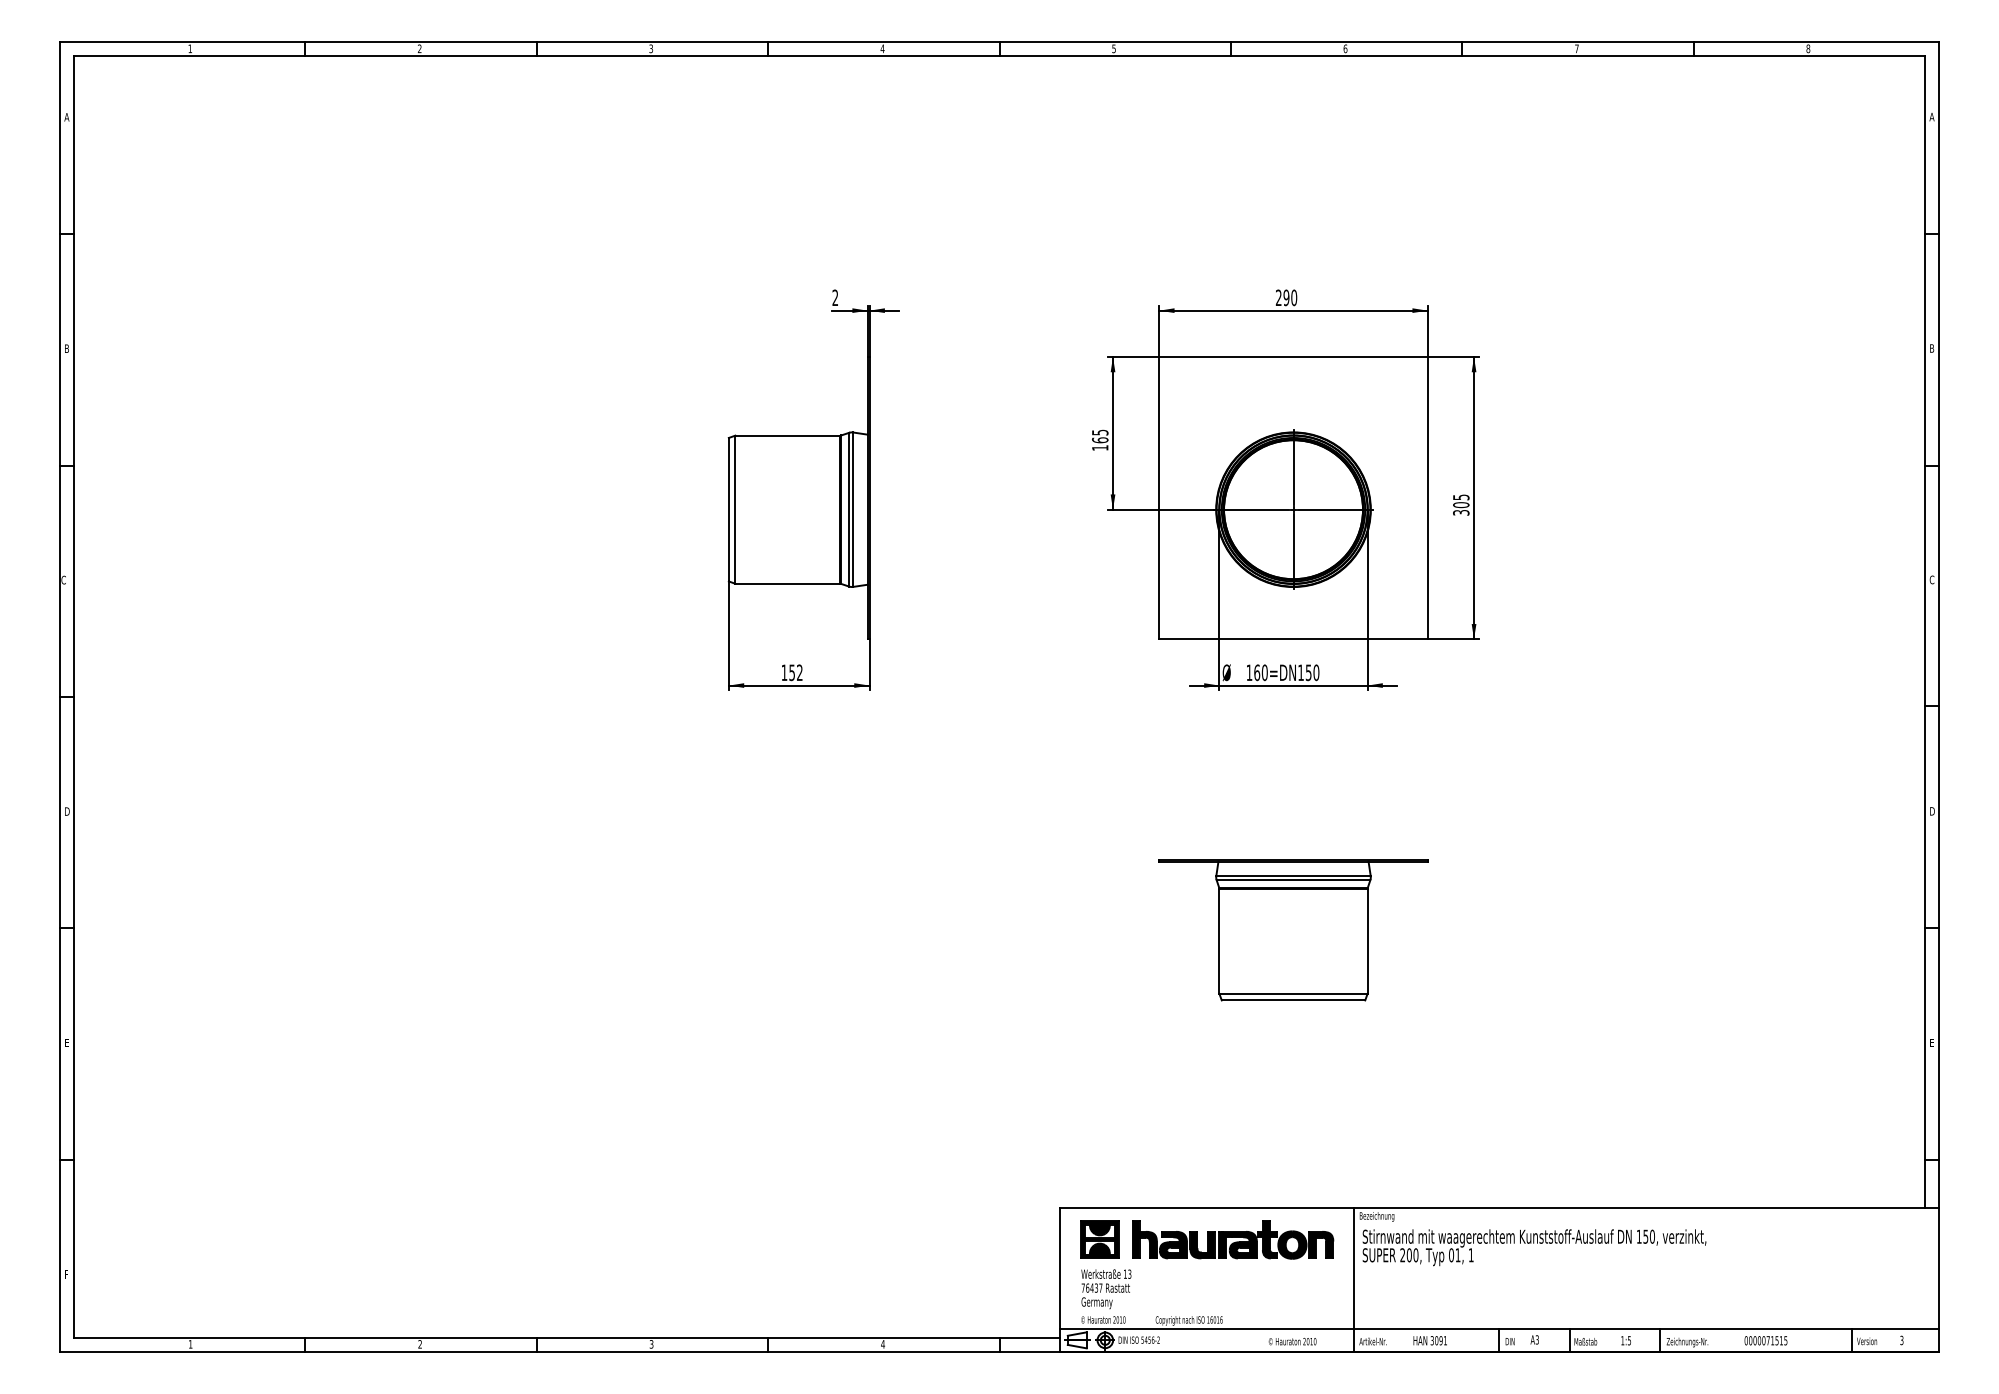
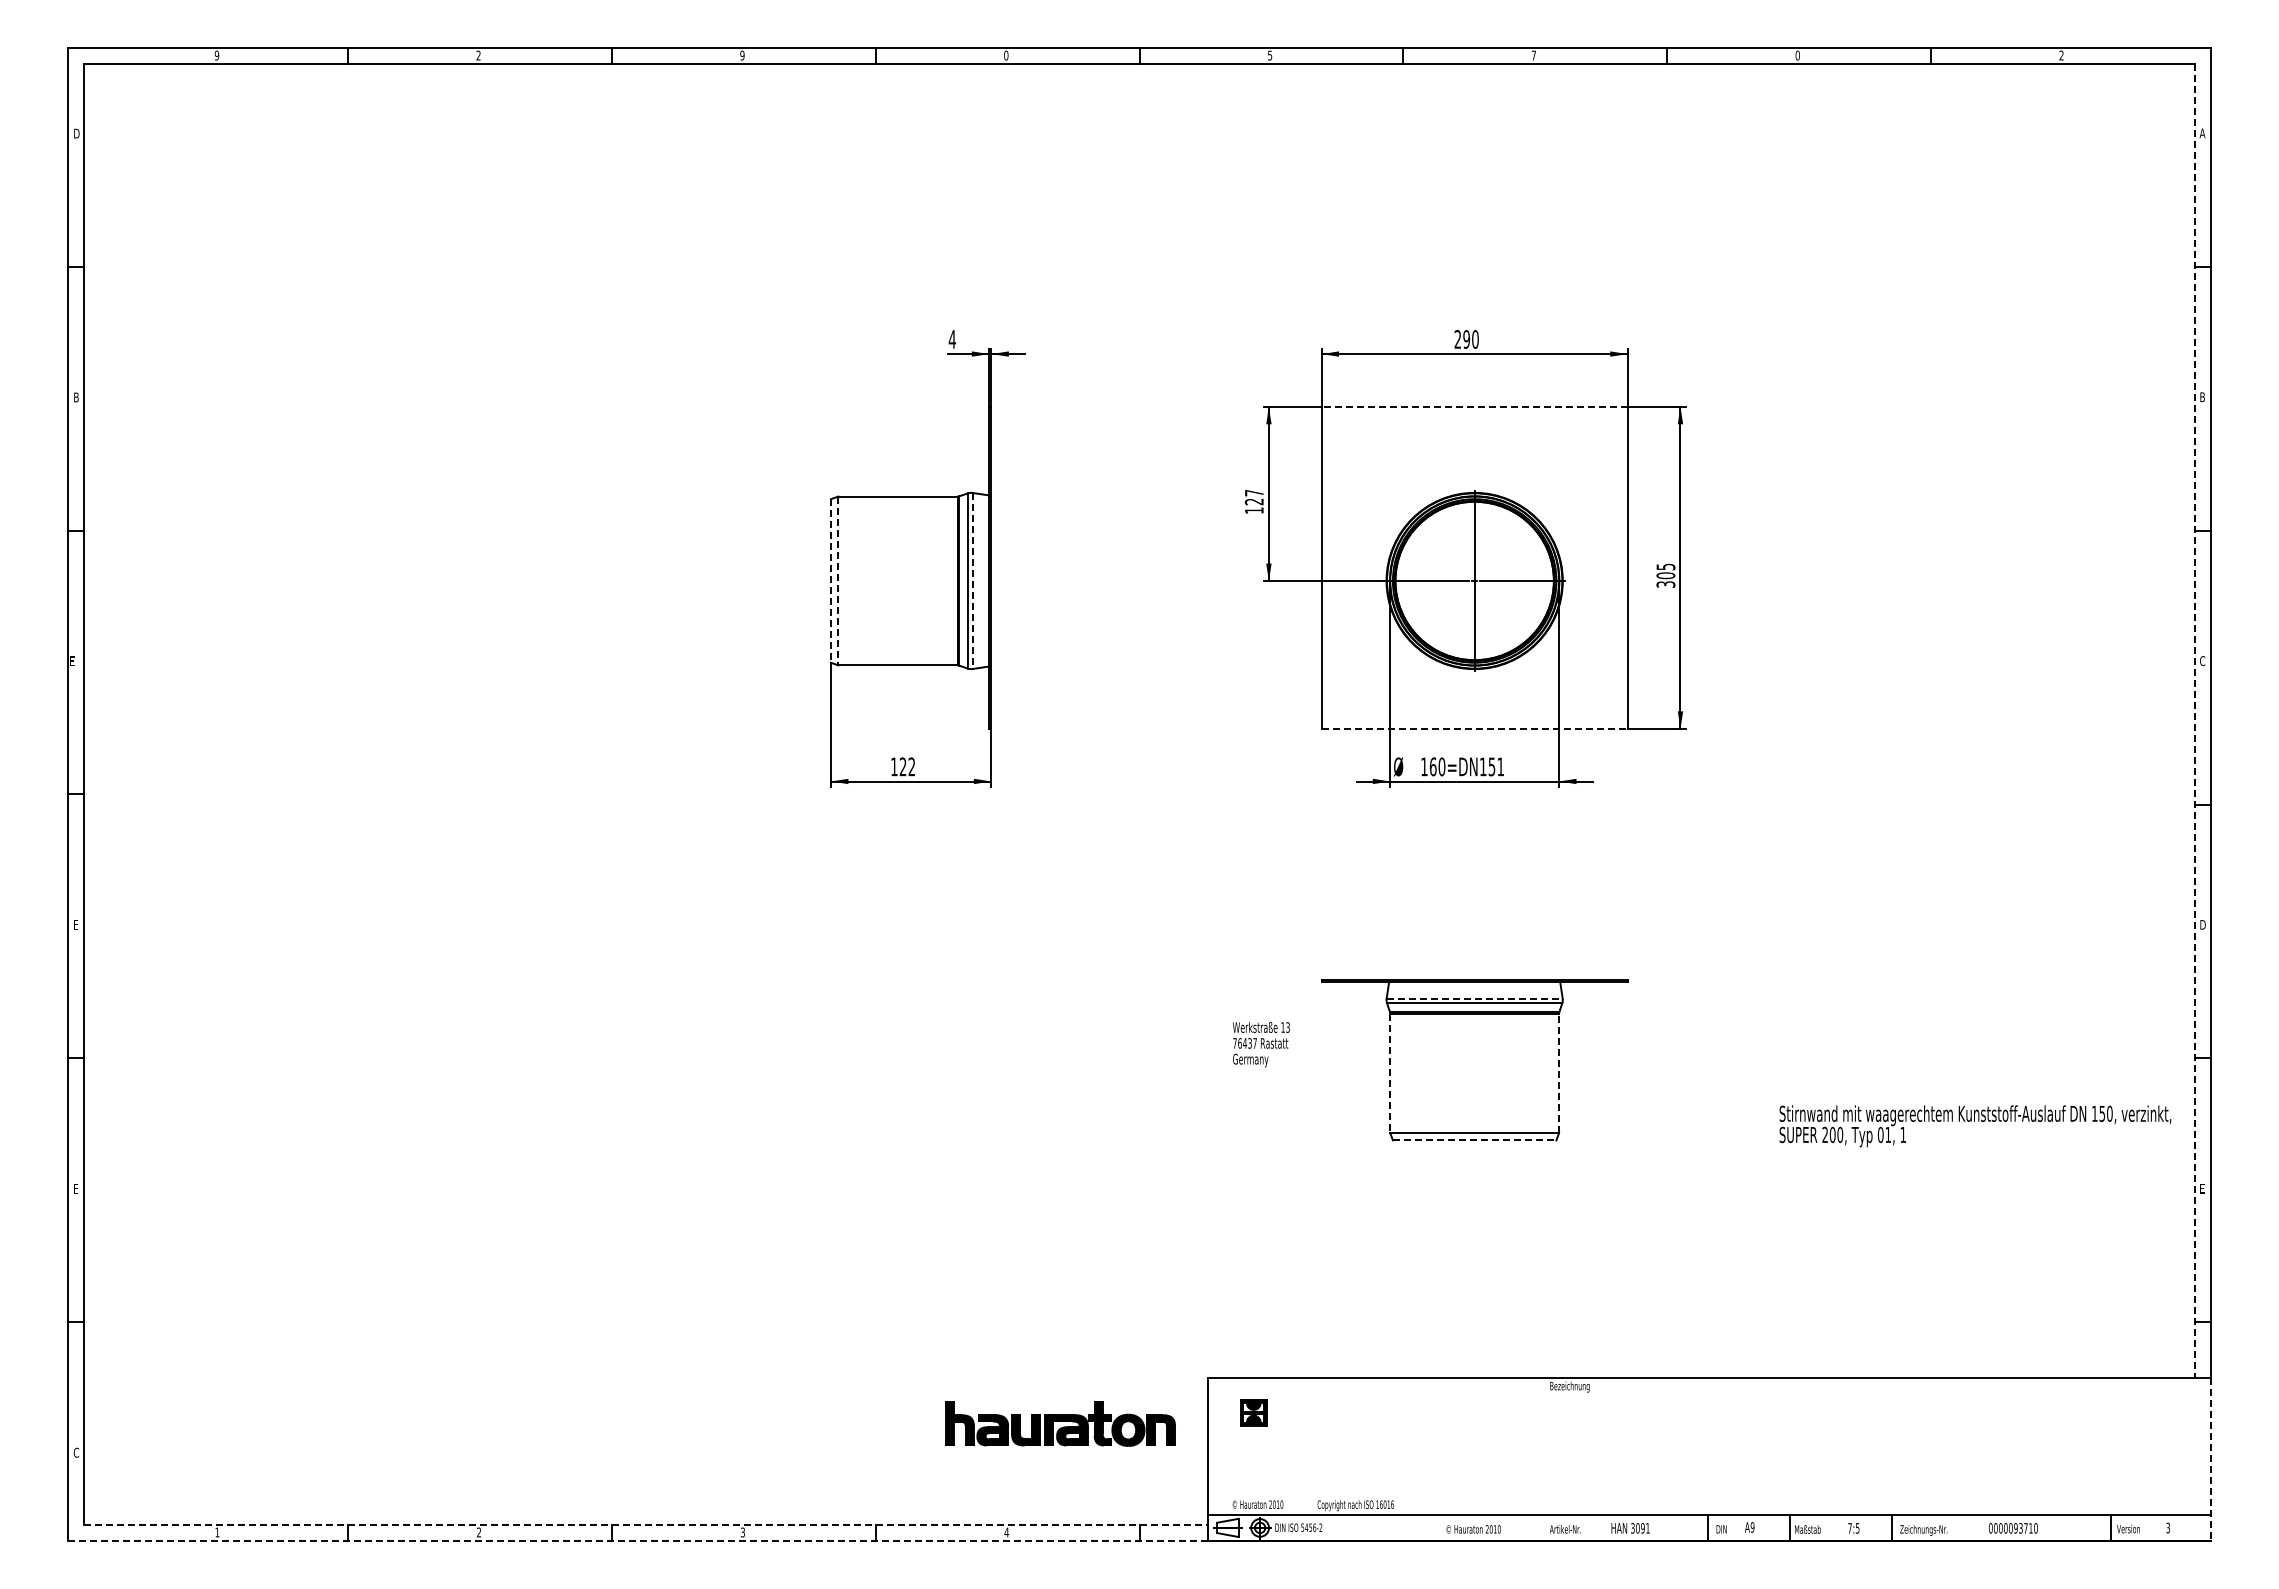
text: (189, 48) -> (216, 55), 1 -> 9
text: (651, 48) -> (742, 55), 3 -> 9
text: (881, 48) -> (1005, 55), 4 -> 0
text: (1345, 48) -> (1533, 55), 6 -> 7
text: (1576, 48) -> (1797, 55), 7 -> 0
text: (1808, 48) -> (2061, 55), 8 -> 2
text: (67, 117) -> (76, 133), A -> D
text: (834, 297) -> (951, 339), 2 -> 4
line: (1293, 356) -> (1474, 406), solid -> dashed
text: (1099, 436) -> (1253, 497), 165 -> 127
line: (728, 510) -> (830, 581), solid -> dashed
line: (735, 510) -> (838, 581), solid -> dashed
line: (853, 510) -> (972, 581), solid -> dashed
text: (63, 580) -> (72, 661), C -> E
line: (1924, 632) -> (2194, 720), solid -> dashed
line: (1294, 639) -> (1475, 728), solid -> dashed
text: (791, 672) -> (902, 766), 152 -> 122
text: (1316, 672) -> (1500, 766), 160=DN150 -> 160=DN151
text: (67, 811) -> (76, 924), D -> E
line: (1294, 875) -> (1475, 998), solid -> dashed
line: (1219, 941) -> (1390, 1073), solid -> dashed
line: (1367, 941) -> (1559, 1073), solid -> dashed
line: (1293, 1000) -> (1474, 1140), solid -> dashed
part: (1099, 1239) -> (1253, 1412), size x0.6
part: (1232, 1239) -> (1060, 1423), moved
text: (1534, 1247) -> (1975, 1126), moved
text: (66, 1274) -> (75, 1452), F -> C
line: (1353, 1280) -> (1543, 1459), removed
line: (1938, 1280) -> (2210, 1459), solid -> dashed
text: (1106, 1289) -> (1261, 1044), moved
line: (567, 1338) -> (646, 1525), solid -> dashed
text: (1537, 1339) -> (1752, 1527), A3 -> A9
text: (1622, 1340) -> (1849, 1528), 1:5 -> 7:5
text: (1776, 1340) -> (2025, 1528), 0000071515 -> 0000093710
line: (570, 1352) -> (650, 1541), solid -> dashed

